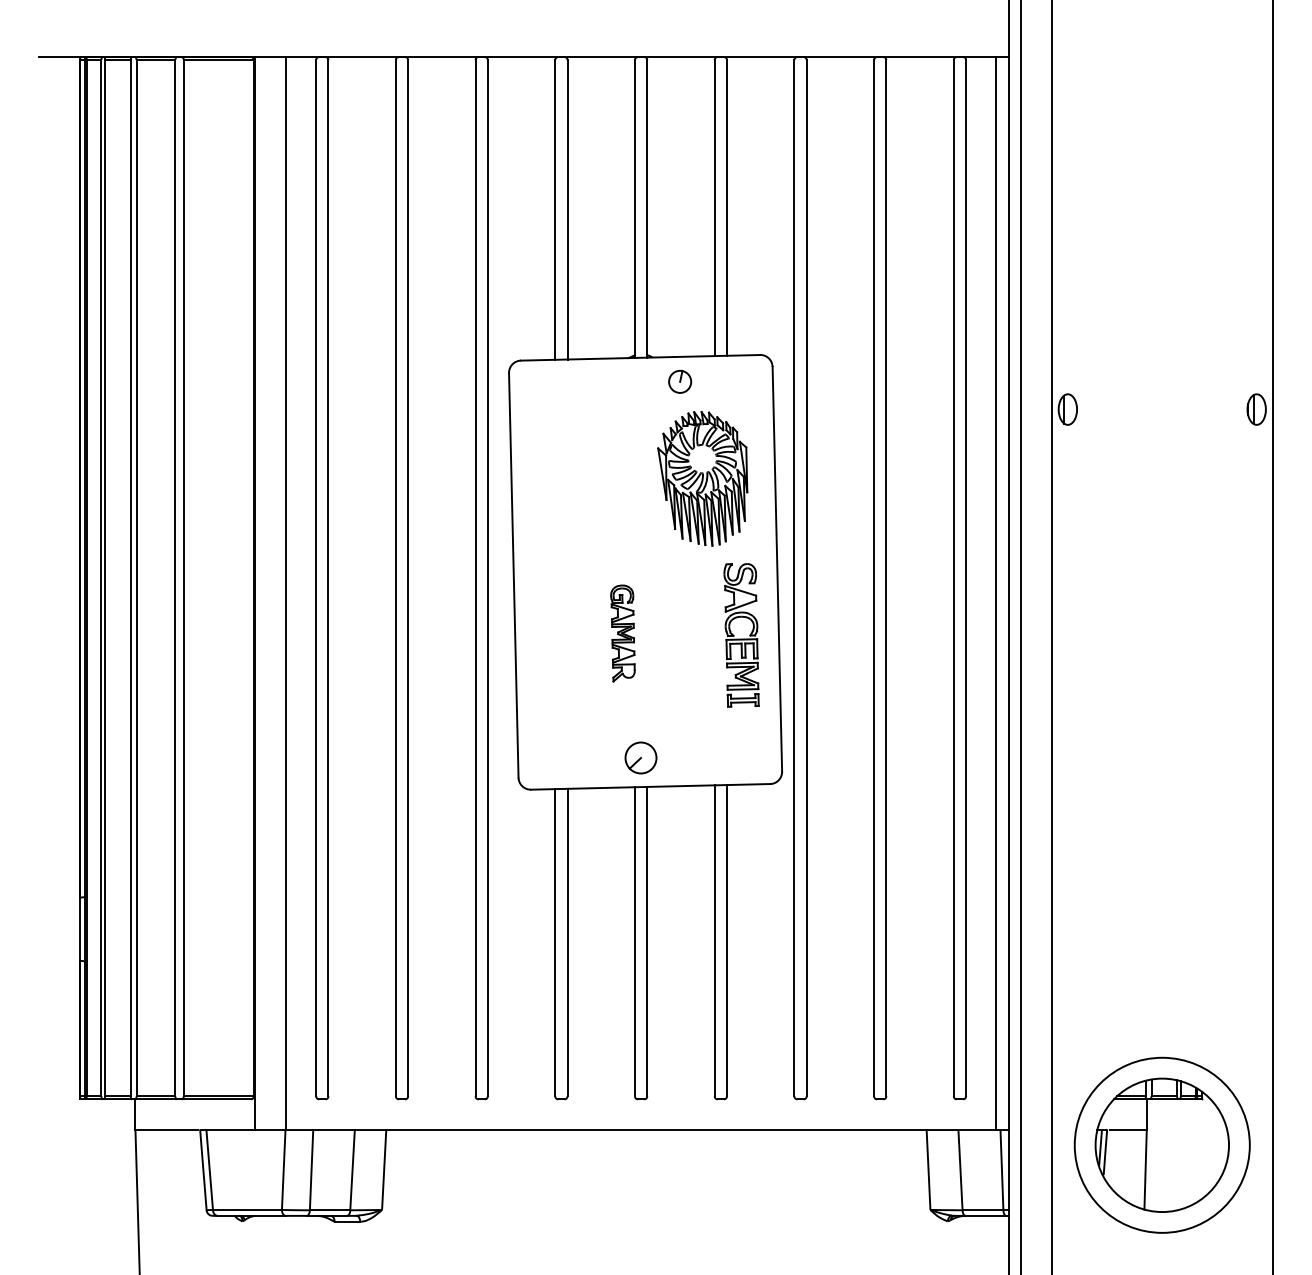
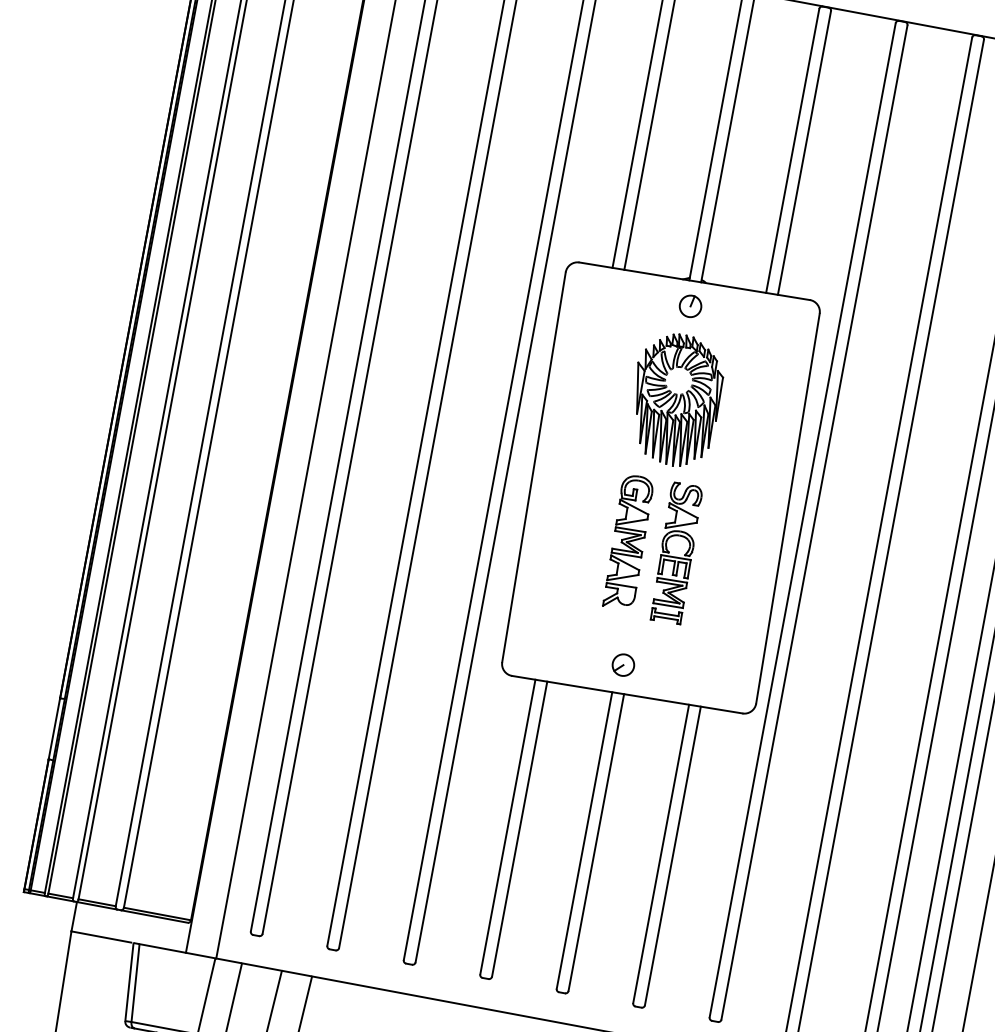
part: (680, 381) -> (690, 306), moved
part: (702, 478) -> (675, 399), moved
part: (622, 633) -> (627, 542), size x1.43
part: (741, 635) -> (676, 553), moved
part: (641, 757) -> (623, 664), size x0.71

